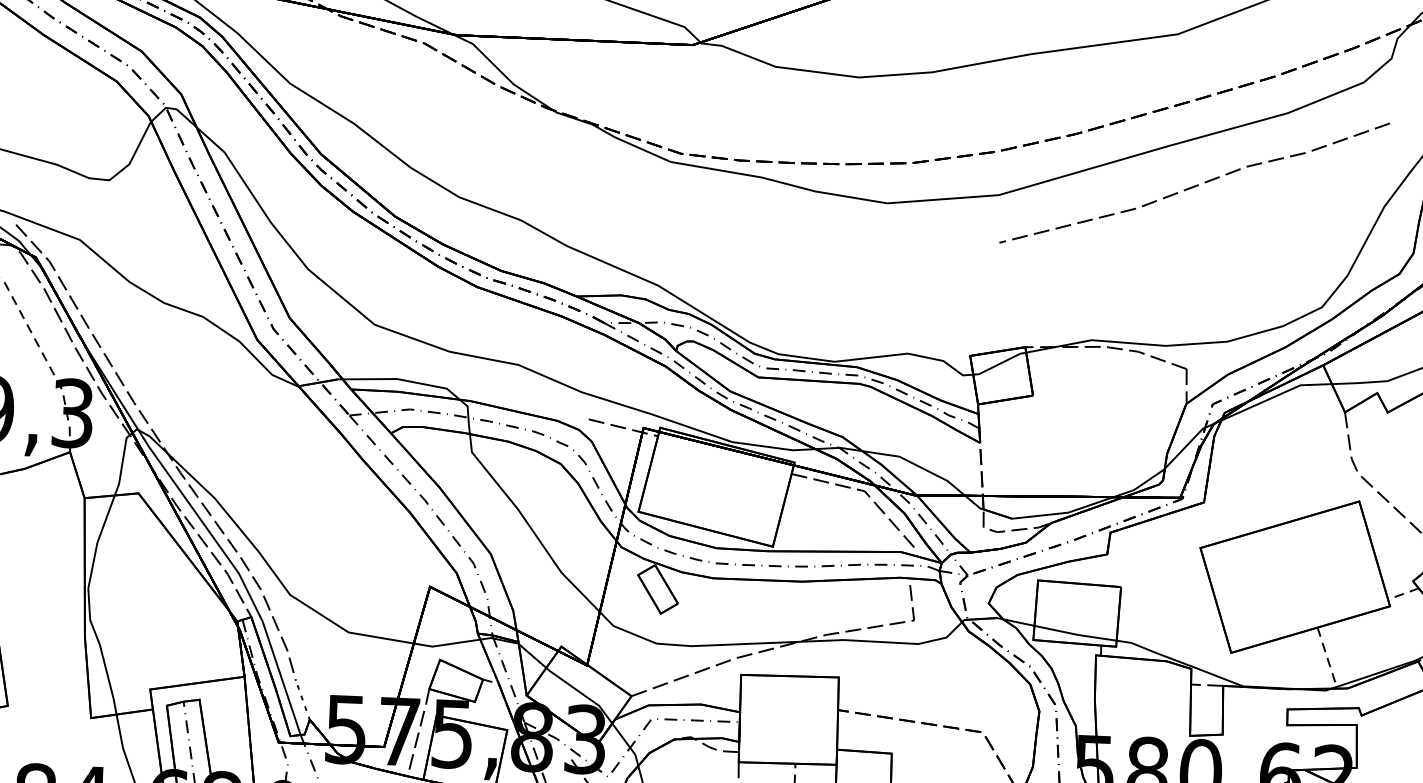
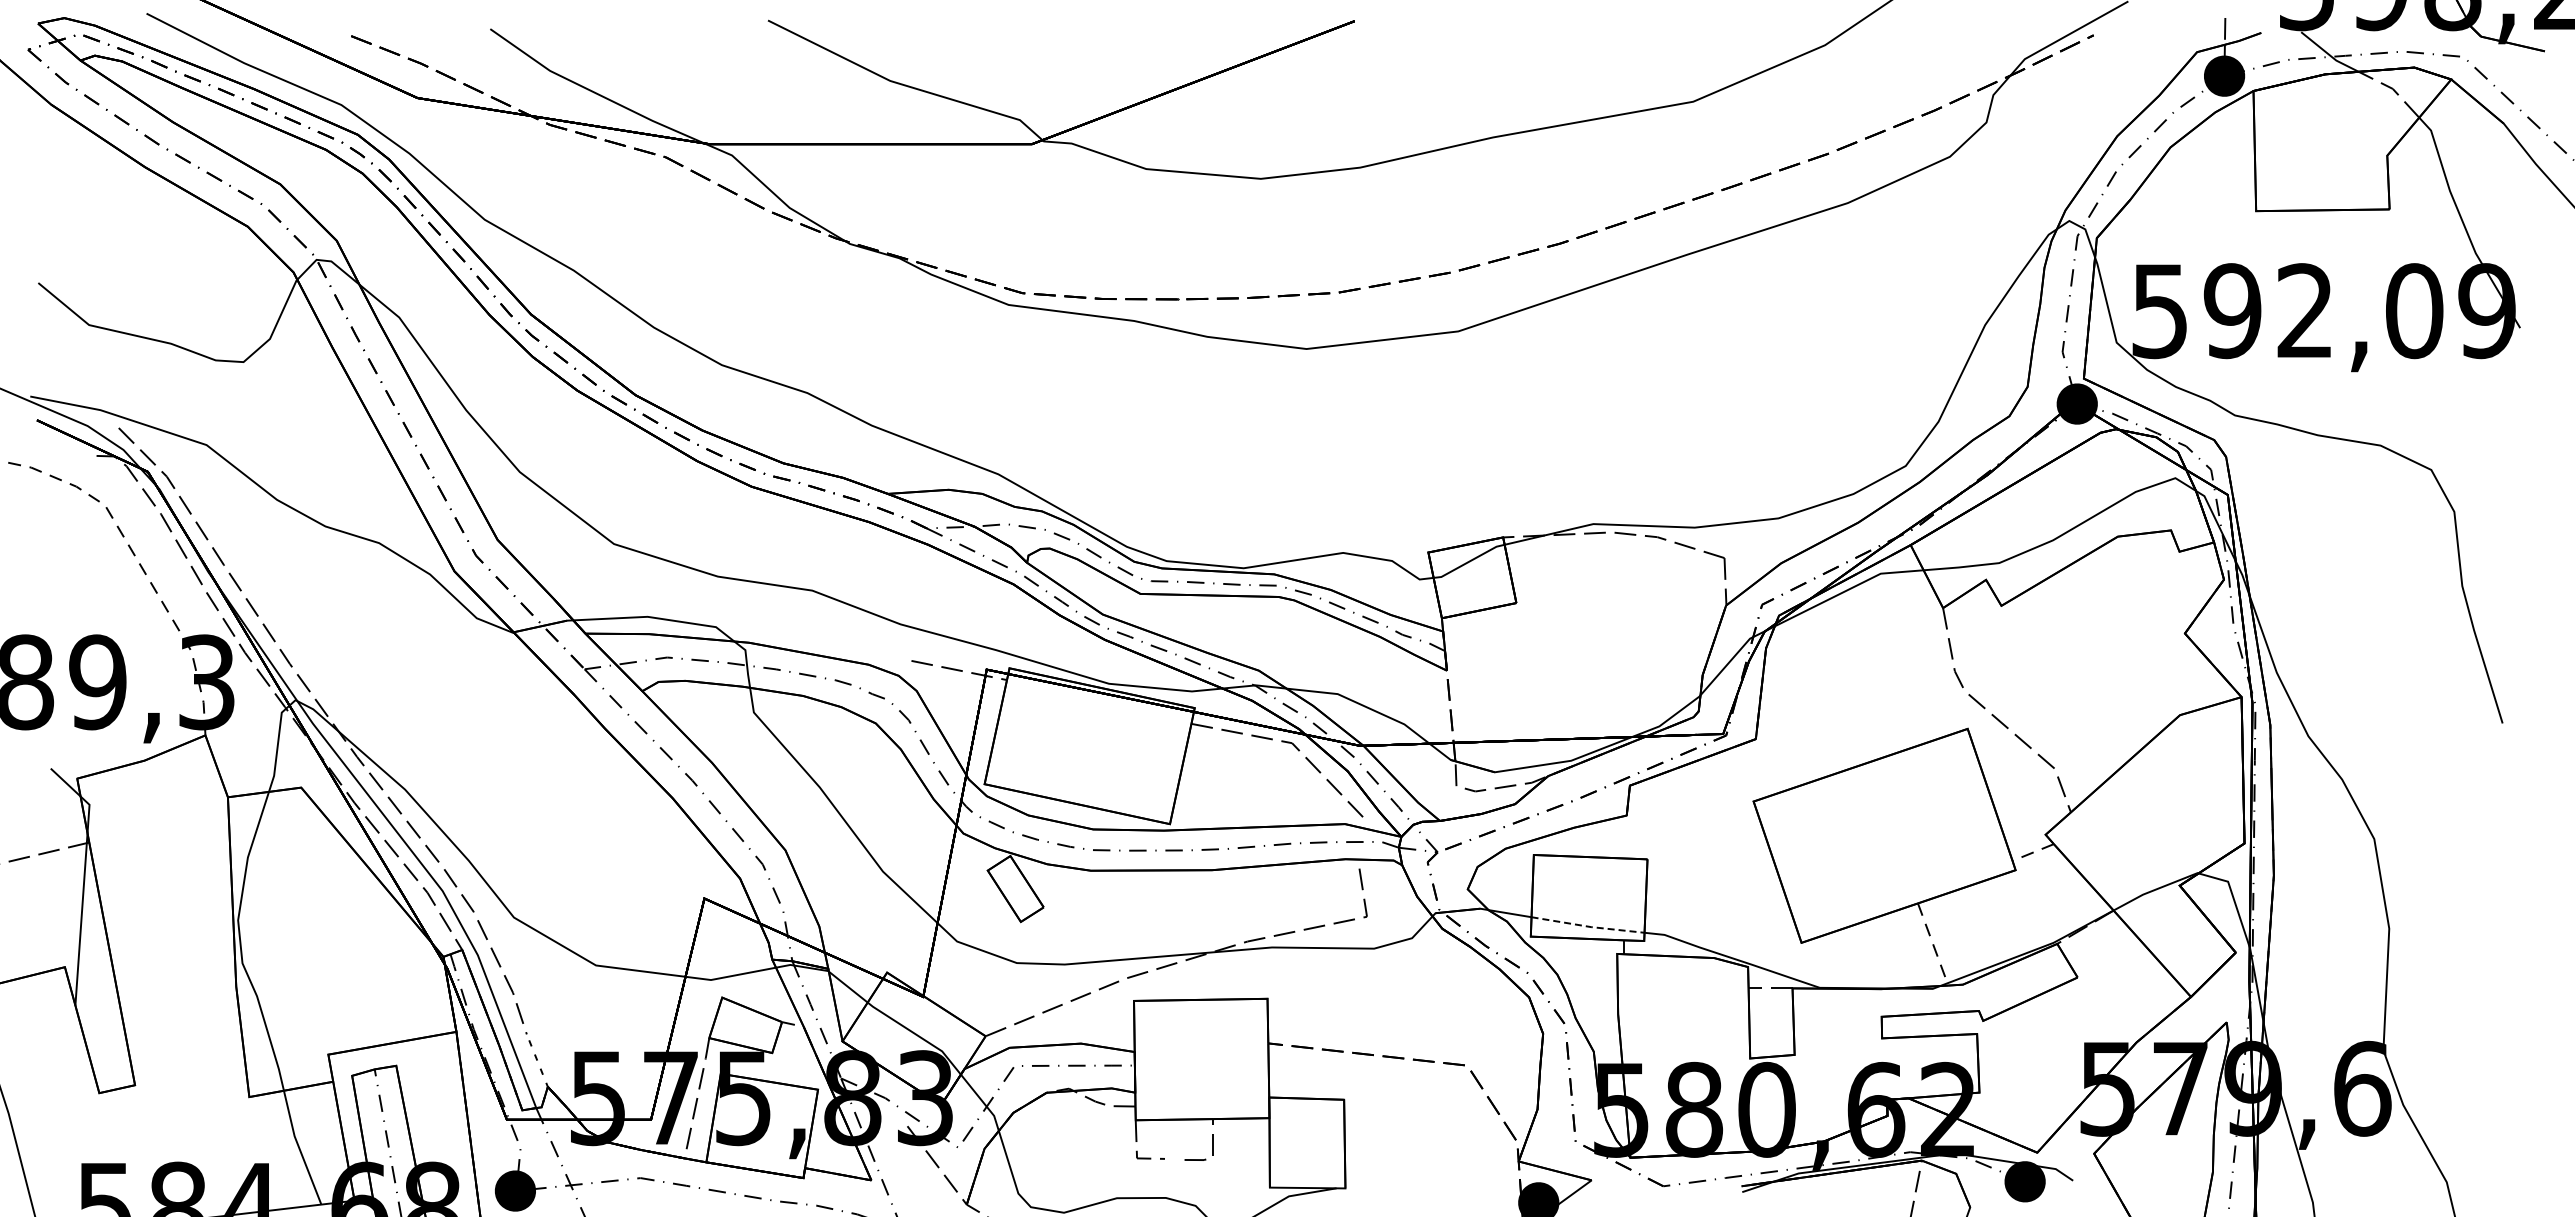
line: (1195, 185) -> (1726, 306), removed
line: (1075, 634) -> (1588, 926), solid -> dashed

